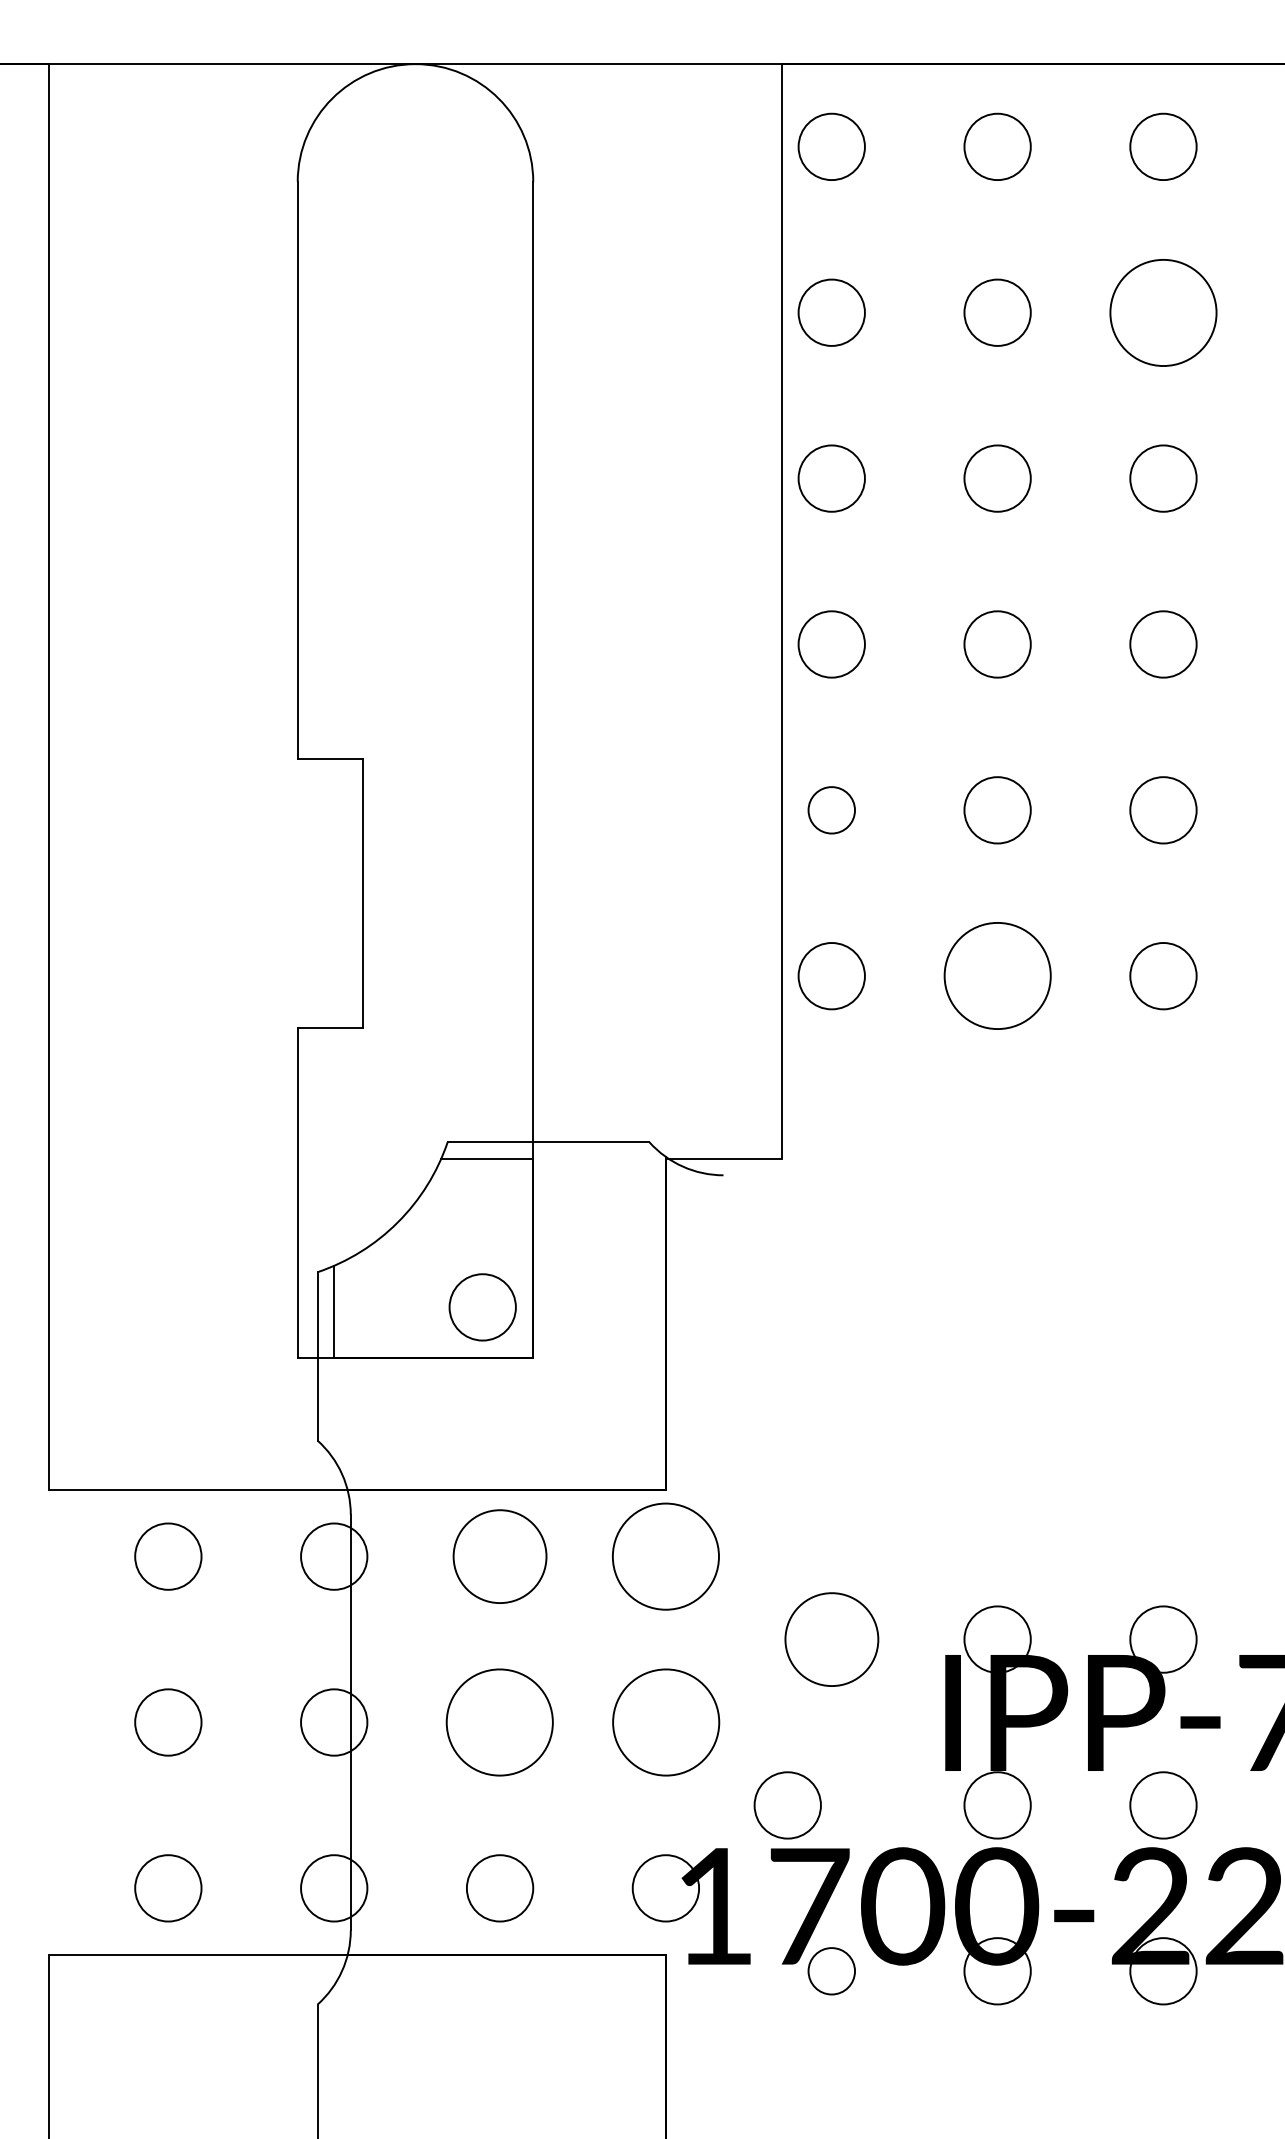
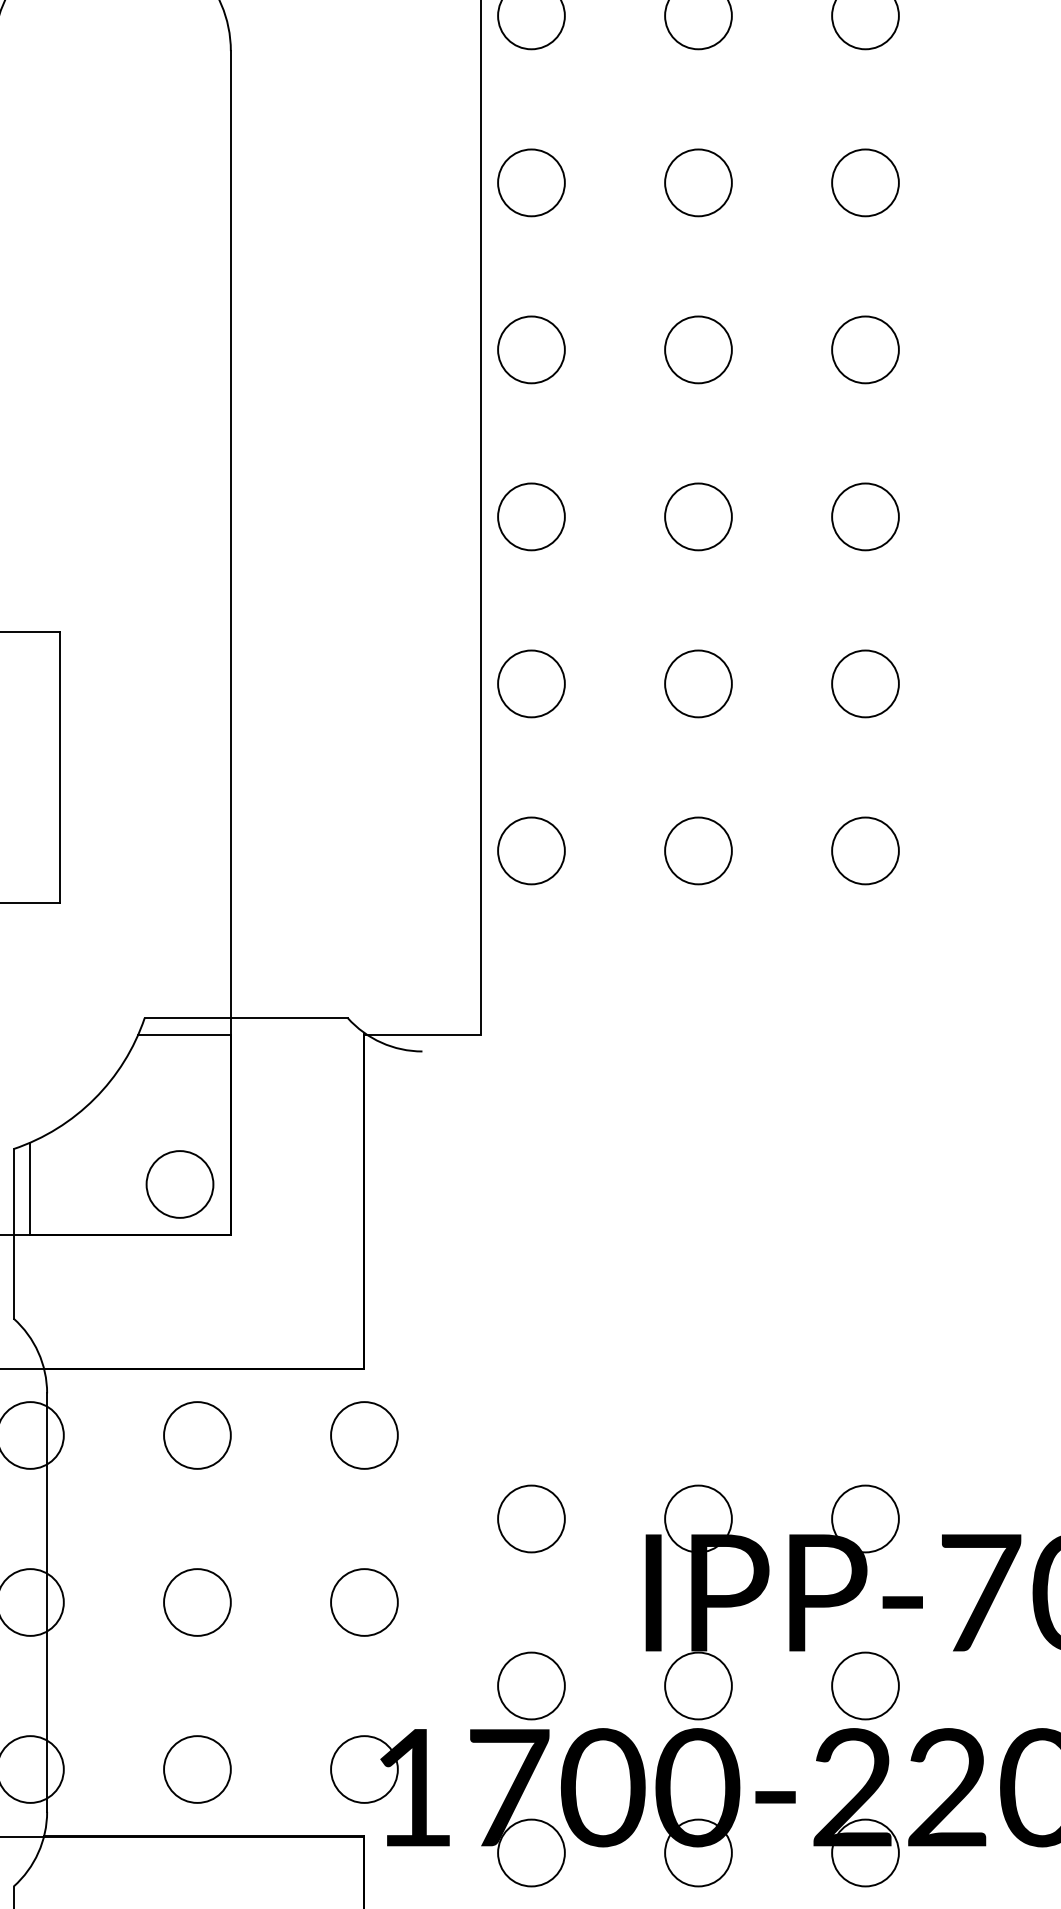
circle: (1163, 312) -> (865, 182), size x0.62
circle: (831, 810) -> (531, 684), size x1.43
circle: (997, 976) -> (698, 851), size x0.62
circle: (499, 1556) -> (196, 1435), size x0.71
circle: (665, 1556) -> (364, 1435), size x0.62
circle: (831, 1639) -> (531, 1518), size x0.71
circle: (500, 1722) -> (197, 1602), size x0.62
circle: (665, 1722) -> (364, 1602), size x0.62
circle: (787, 1805) -> (531, 1686), moved
circle: (831, 1971) -> (531, 1853), size x1.43

